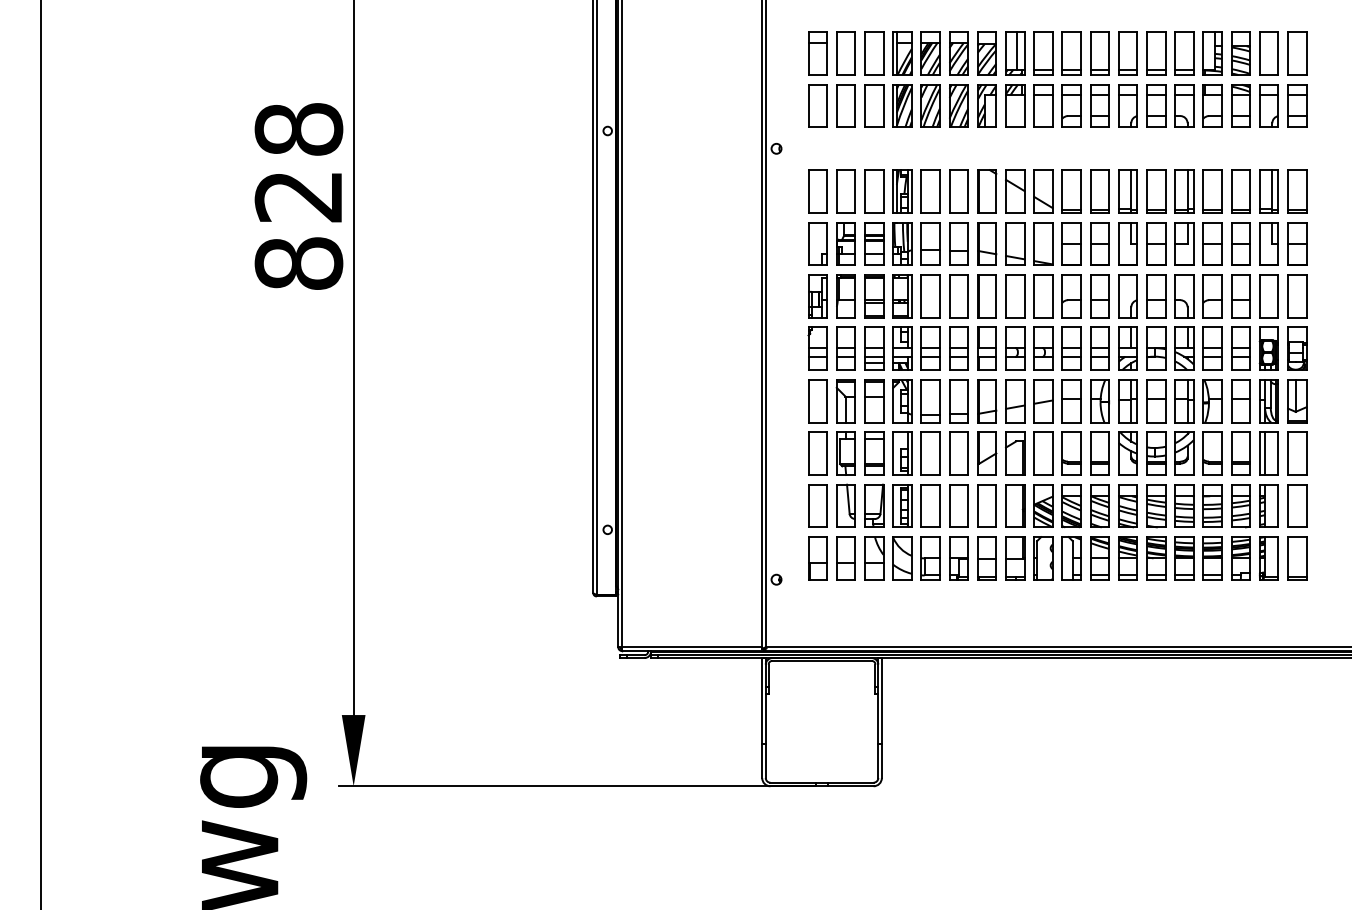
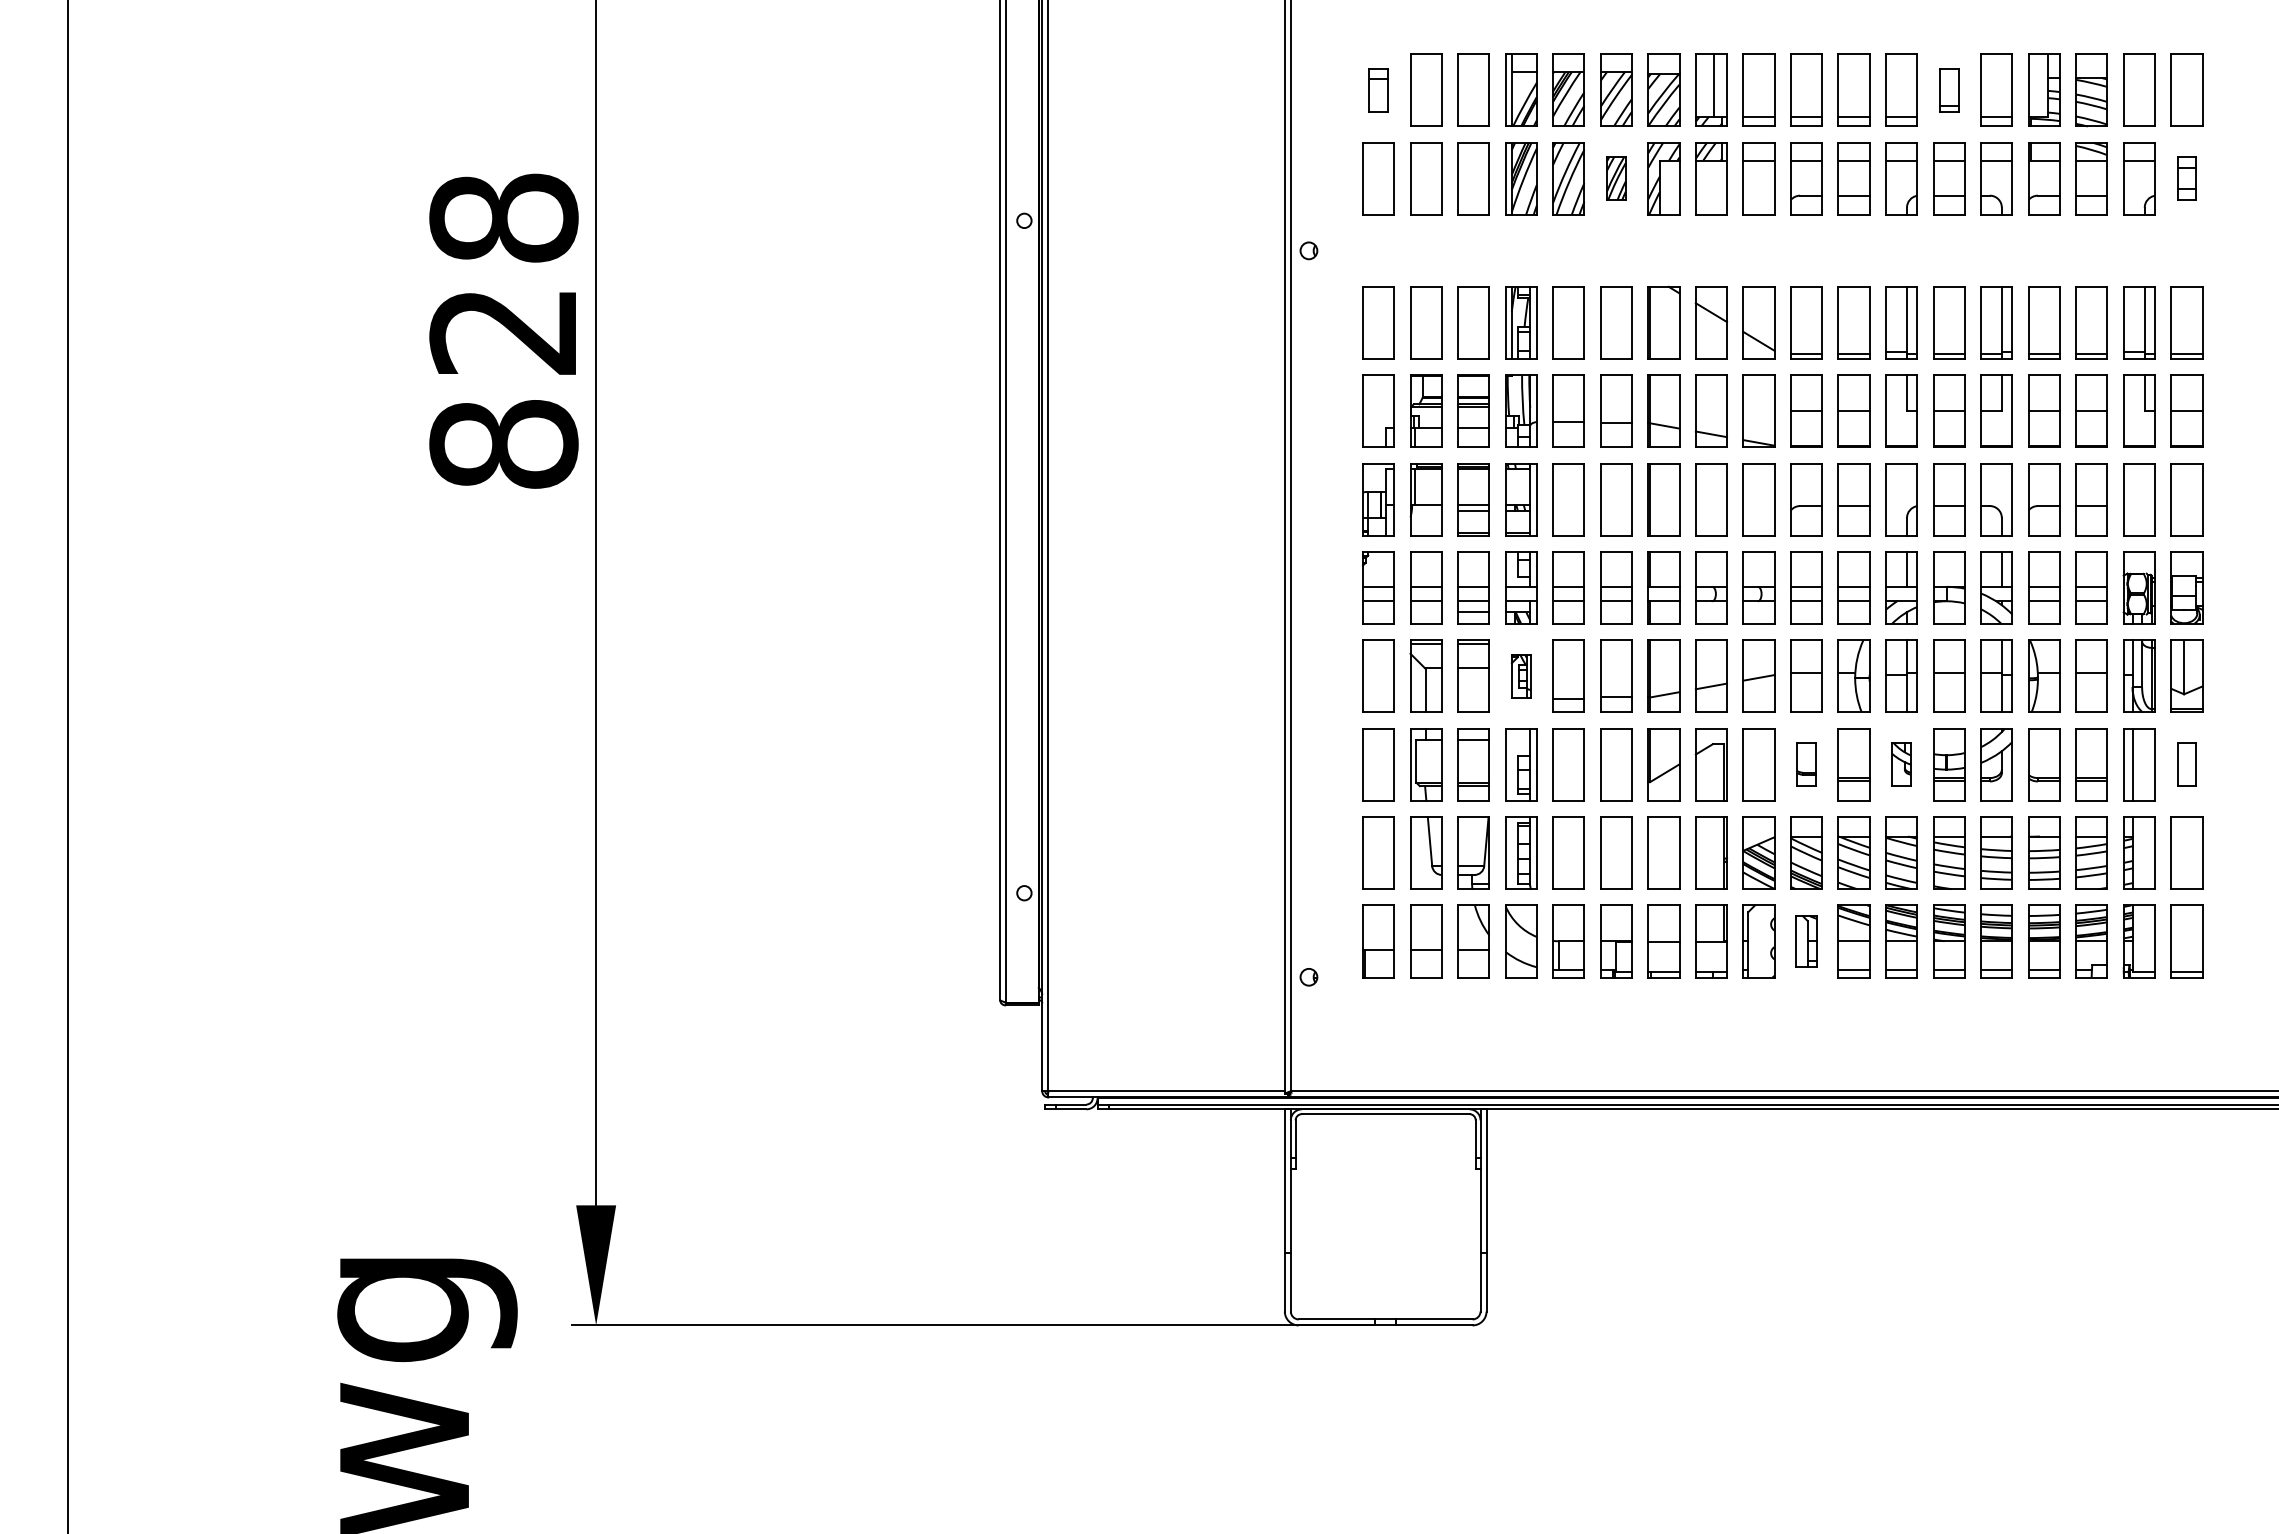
part: (817, 53) -> (1378, 90), size x0.6
part: (1156, 53) -> (1949, 90), size x0.6
part: (958, 105) -> (1615, 177), size x0.6
part: (1297, 105) -> (2187, 177), size x0.6
part: (902, 401) -> (1521, 676), size x0.6
part: (1071, 453) -> (1806, 764), size x0.6
part: (1127, 453) -> (1900, 764), size x0.6
part: (1297, 453) -> (2187, 764), size x0.6
part: (1071, 558) -> (1806, 941), size x0.7

